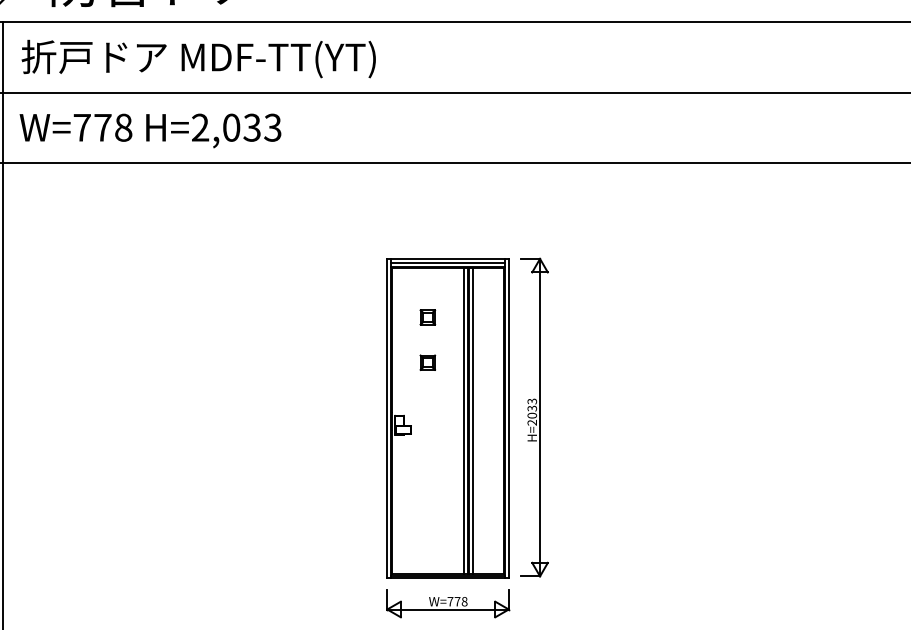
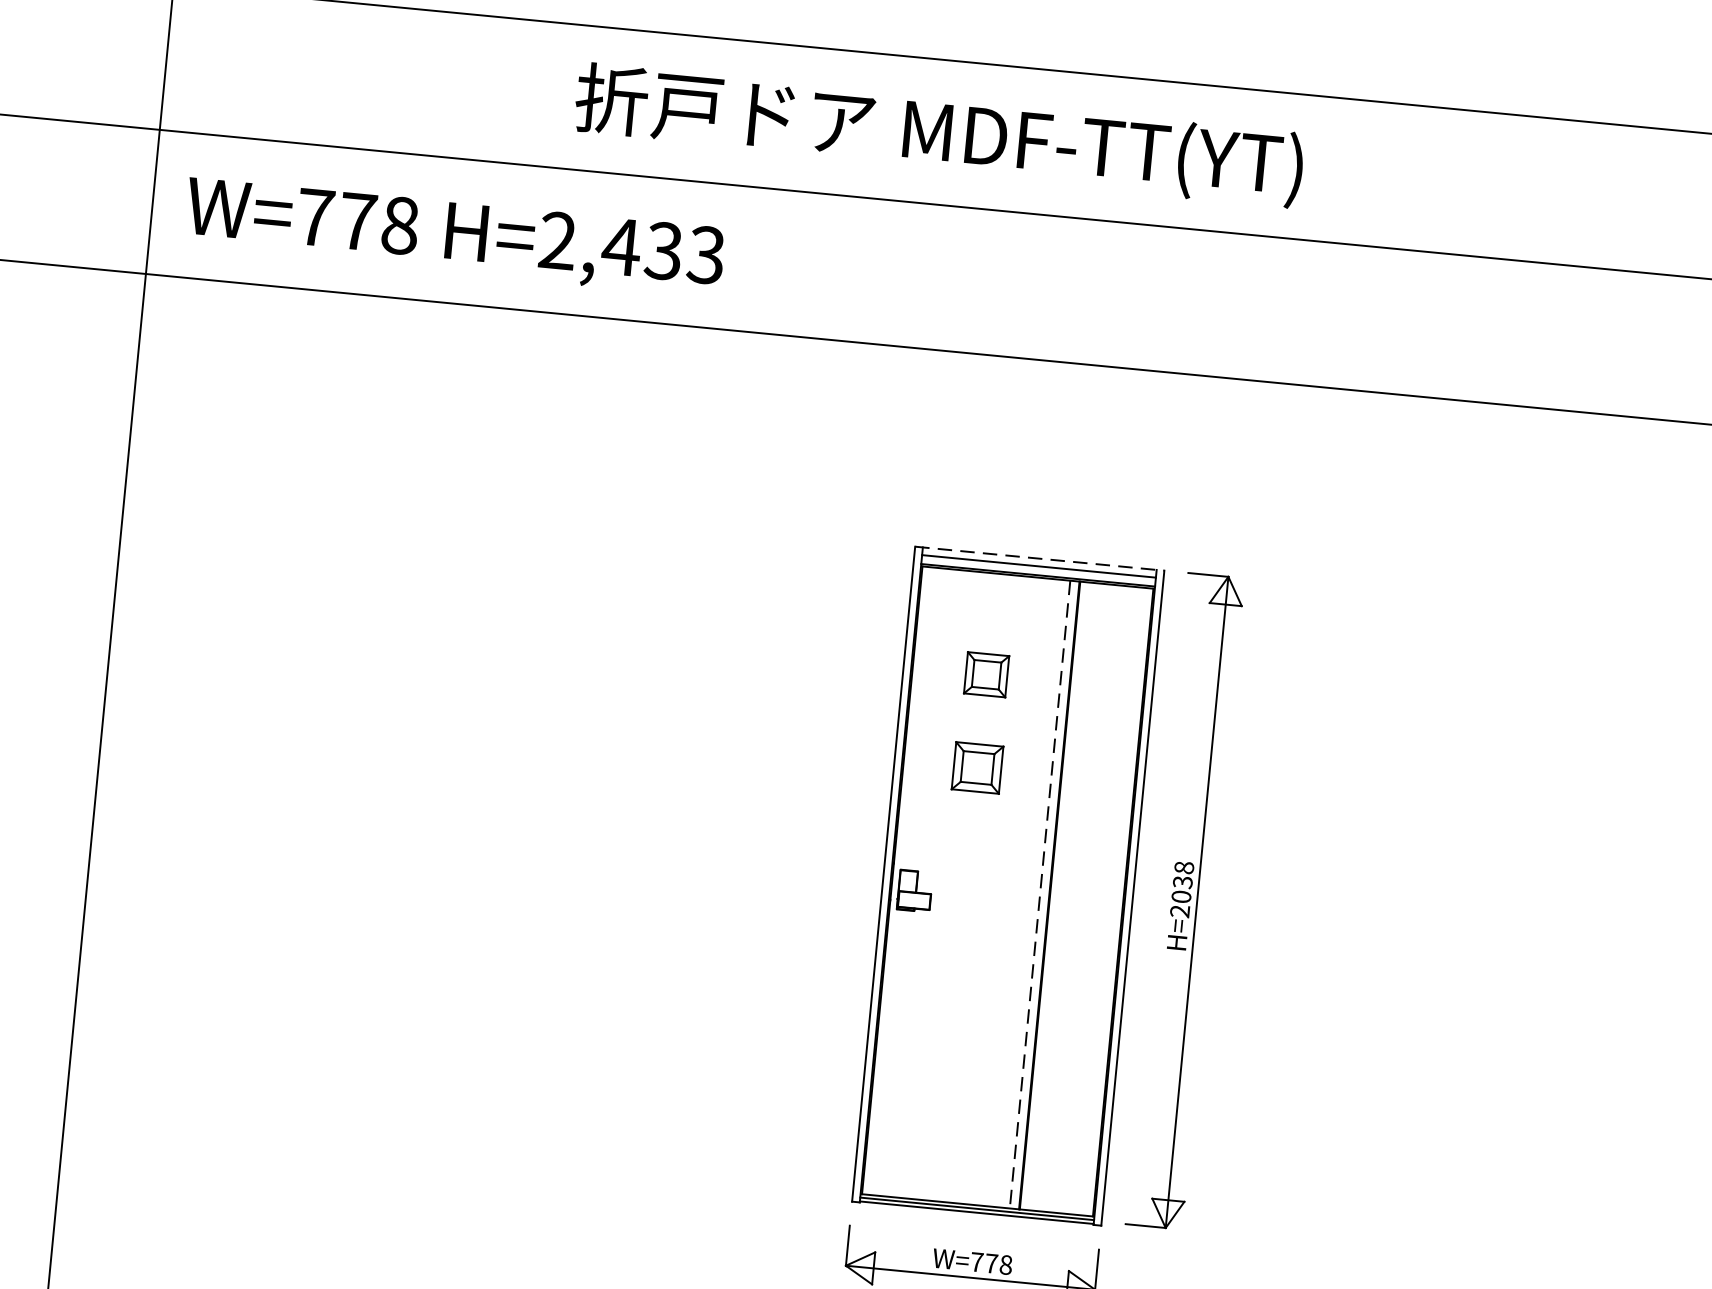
text: (198, 58) -> (938, 134), moved
text: (231, 127) -> (621, 246), H=2,033 -> H=2,433
line: (448, 258) -> (1040, 557), solid -> dashed
part: (427, 317) -> (986, 674), size x1.4
part: (427, 362) -> (977, 767), size x1.6
text: (531, 401) -> (1182, 867), H=2033 -> H=2038
line: (463, 421) -> (1039, 895), solid -> dashed
line: (473, 421) -> (1059, 897), removed

